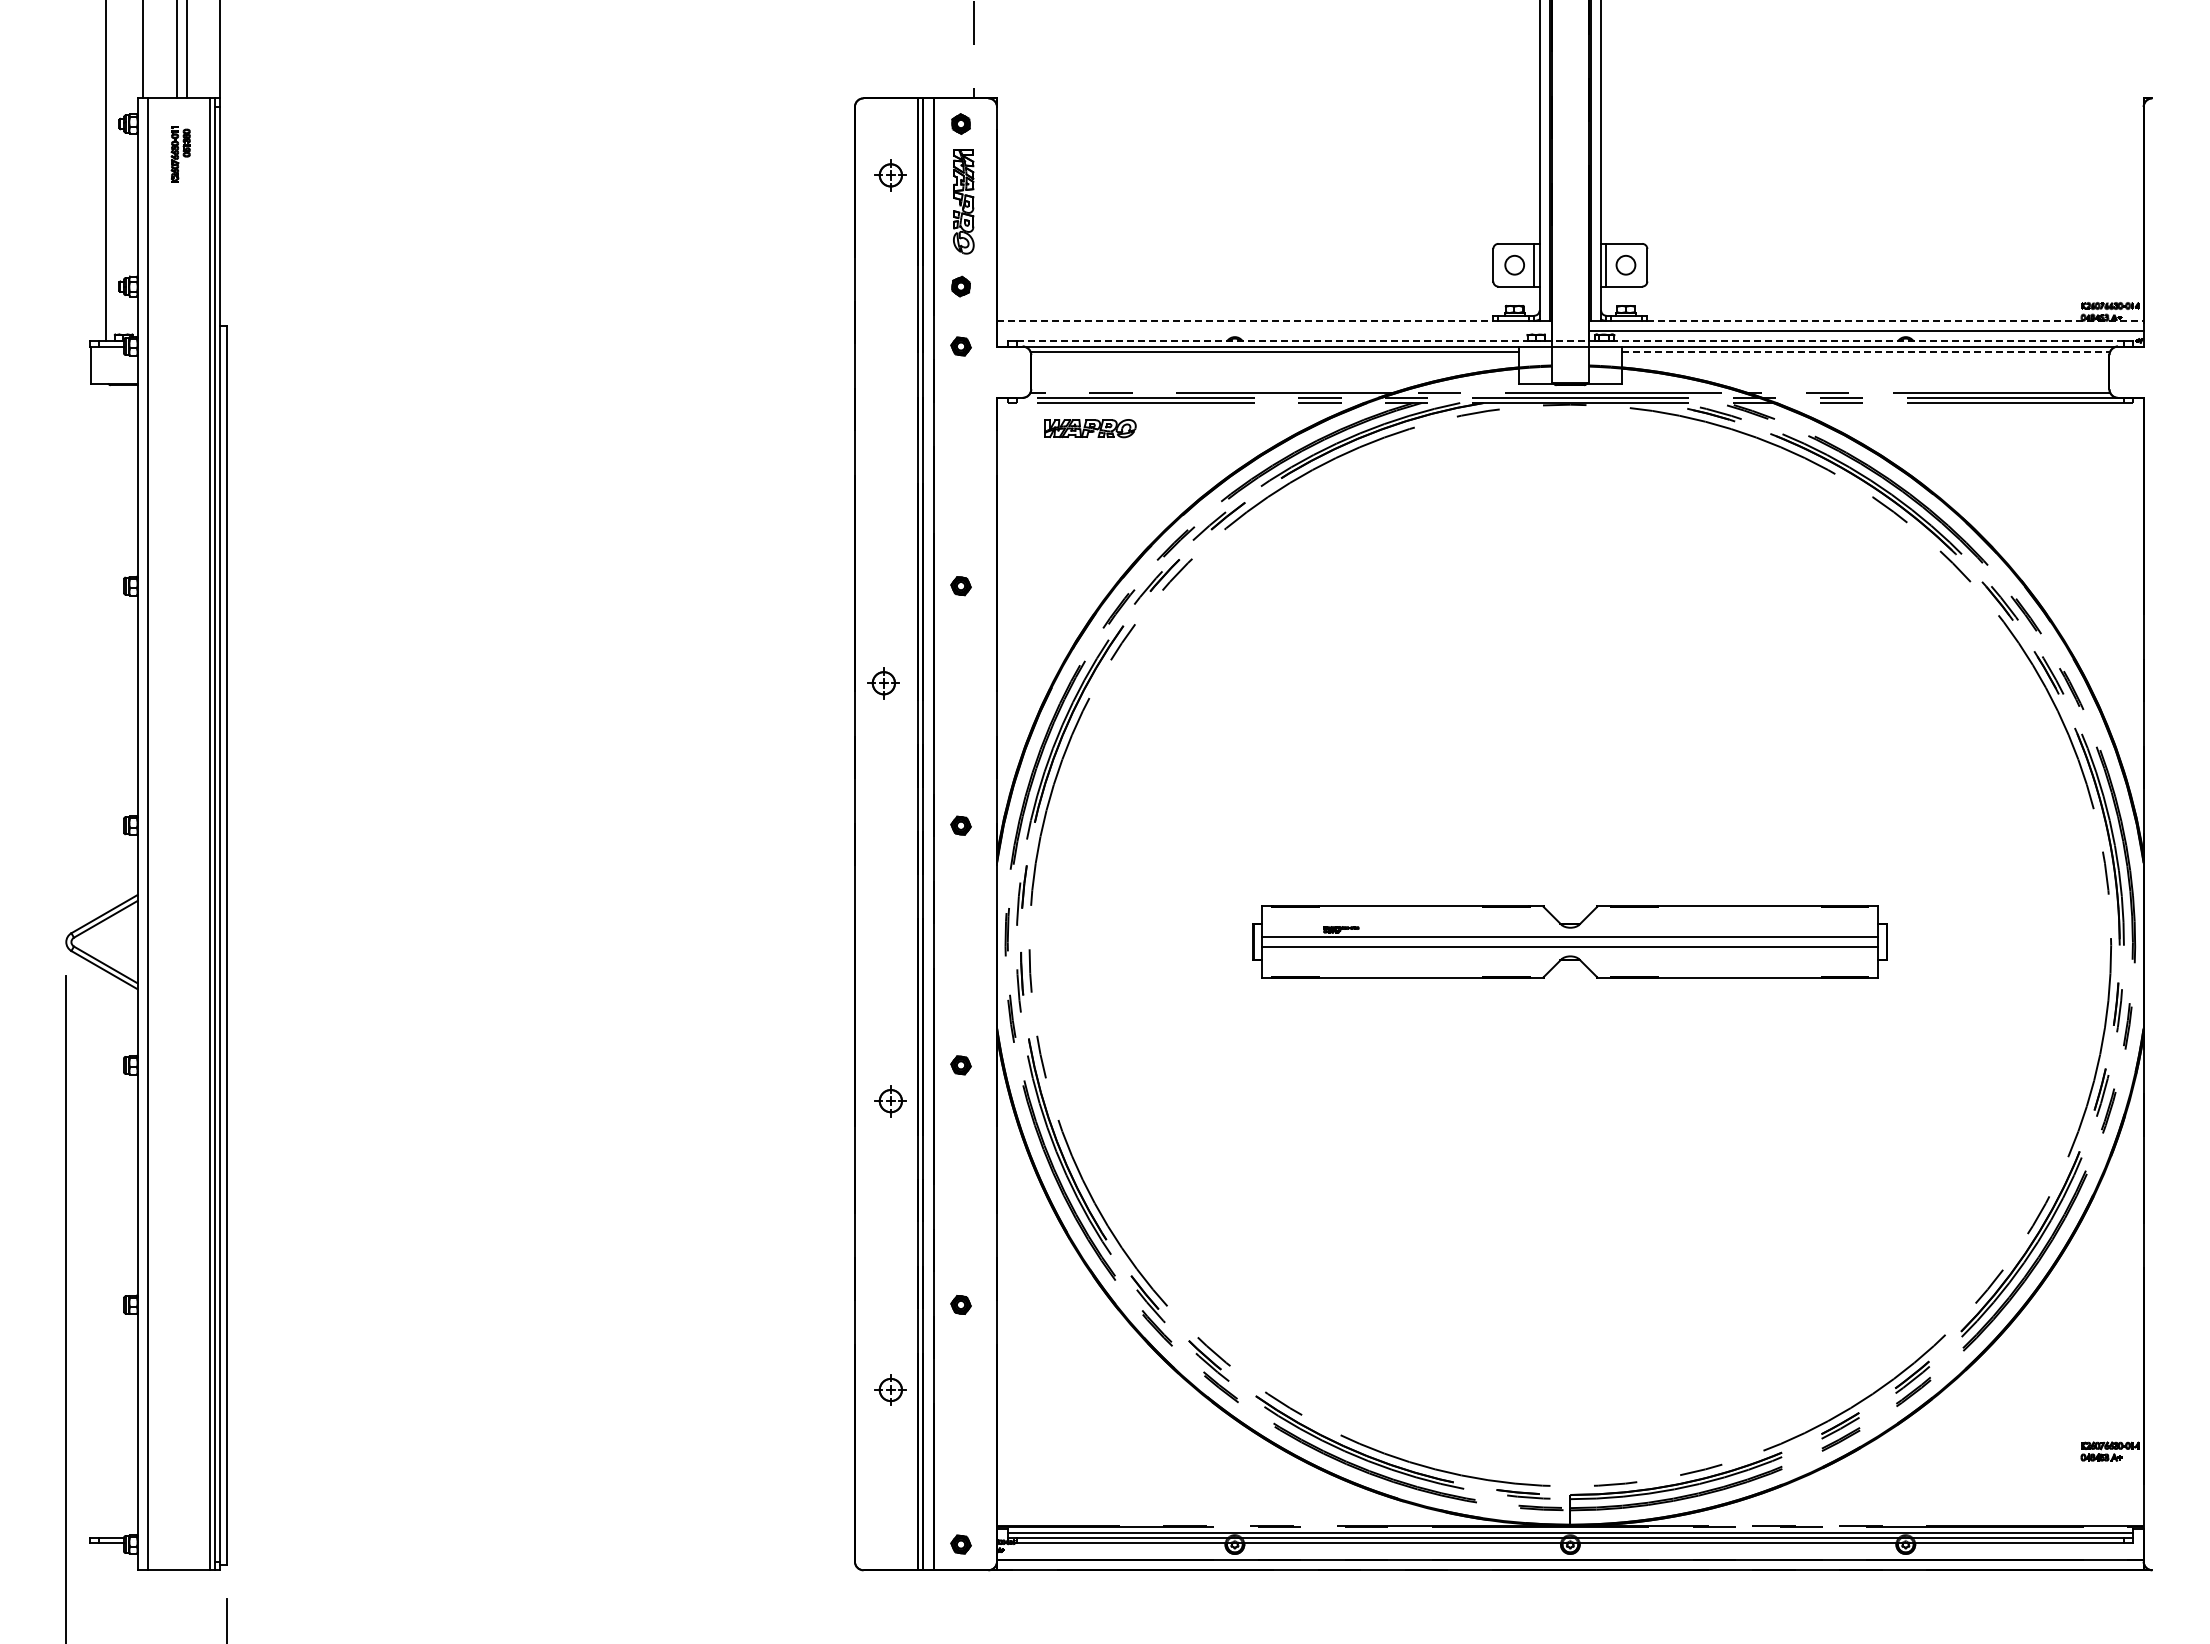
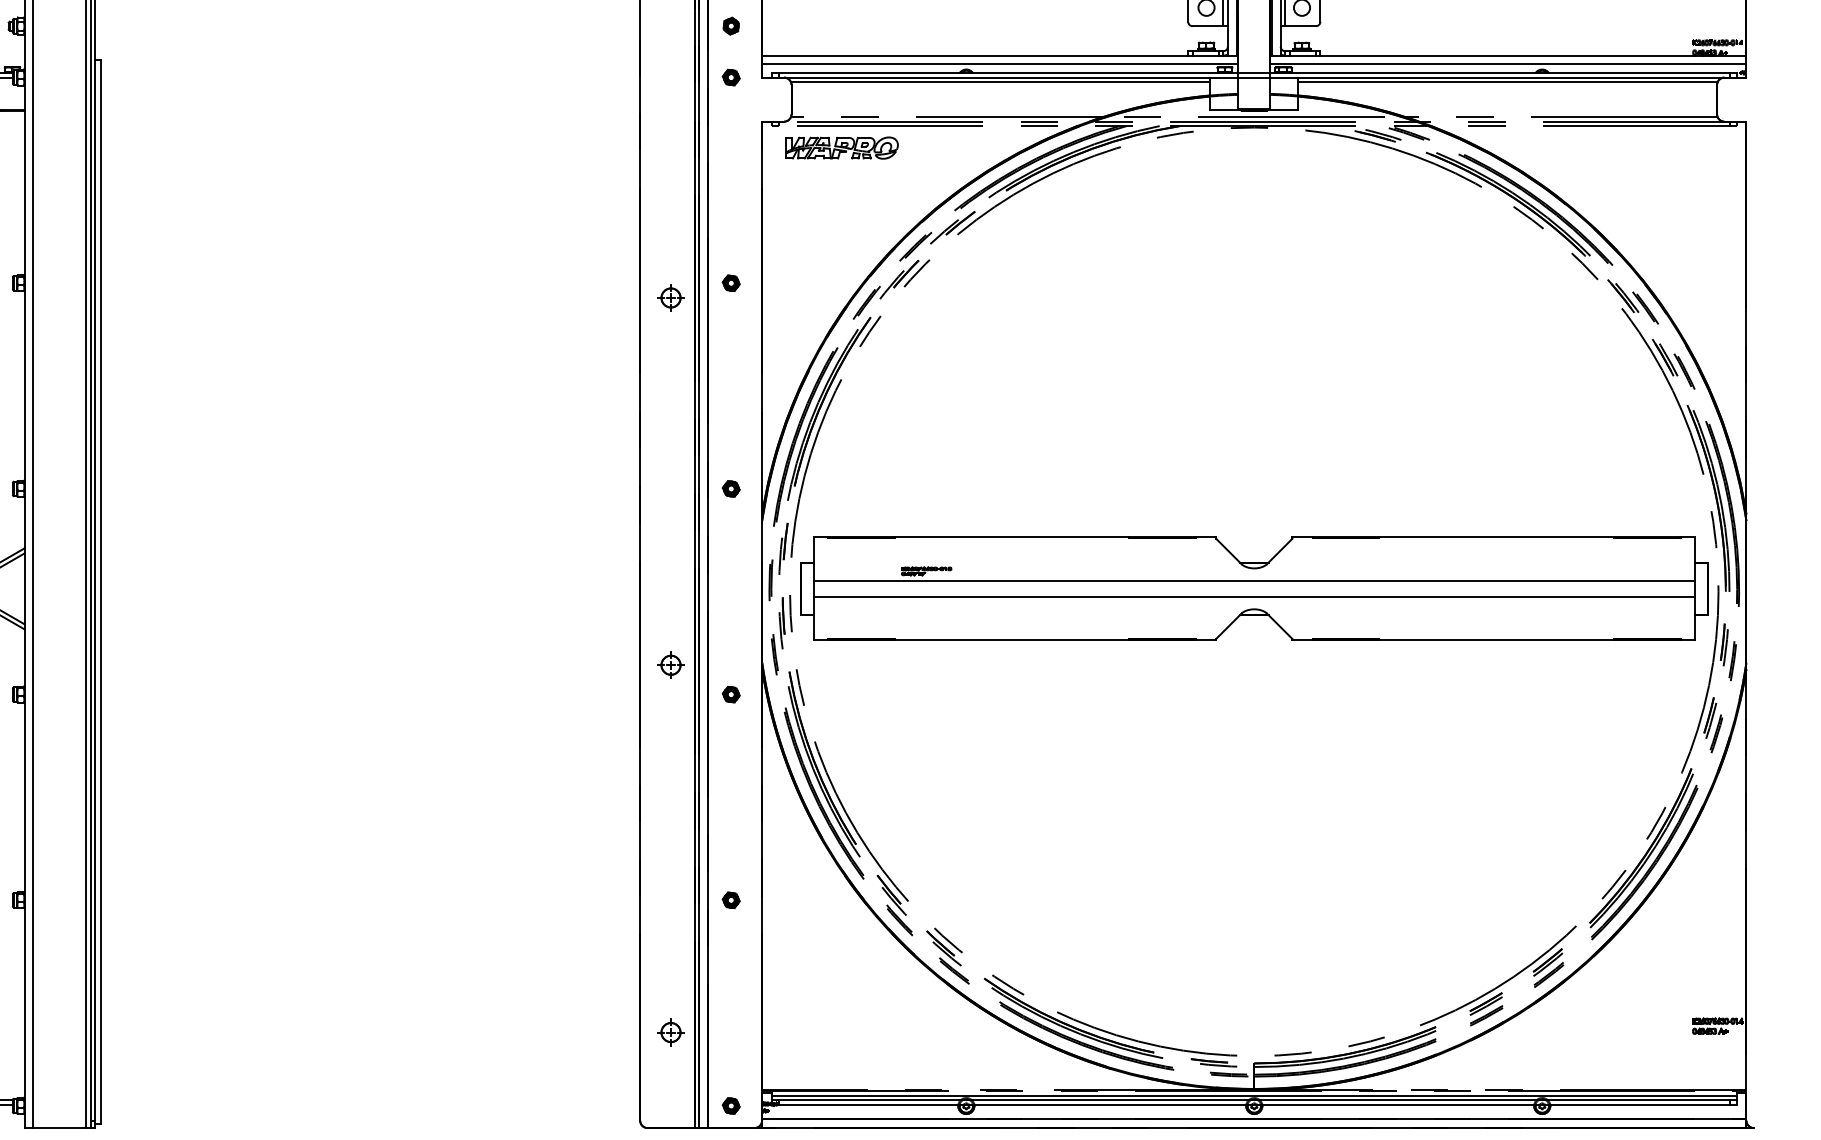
line: (1245, 320) -> (975, 55), dashed -> solid
line: (1896, 320) -> (1534, 55), dashed -> solid
line: (1274, 331) -> (1000, 64), added
line: (1570, 341) -> (1254, 73), dashed -> solid
line: (1866, 351) -> (1508, 81), dashed -> solid
part: (1090, 428) -> (842, 147), size x1.43
part: (883, 683) -> (670, 298), moved
part: (1570, 941) -> (1254, 588), size x1.67
part: (890, 1101) -> (670, 665), moved
part: (890, 1389) -> (670, 1032), moved

